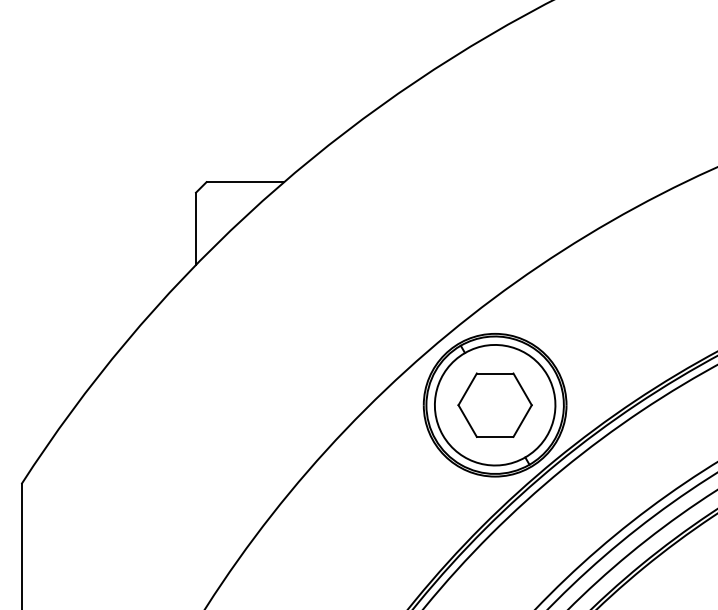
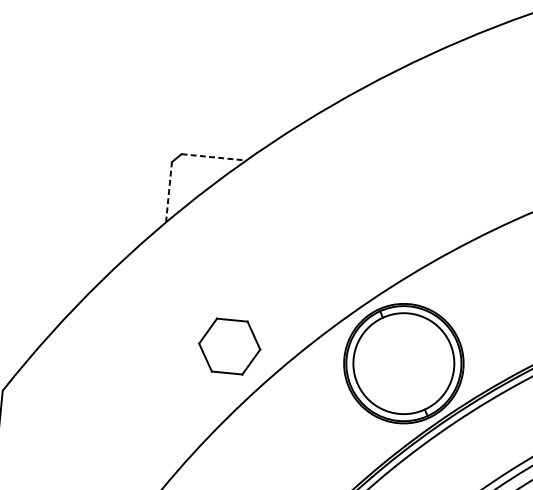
line: (245, 182) -> (214, 157), solid -> dashed
line: (196, 228) -> (169, 191), solid -> dashed
part: (494, 404) -> (229, 345), moved

